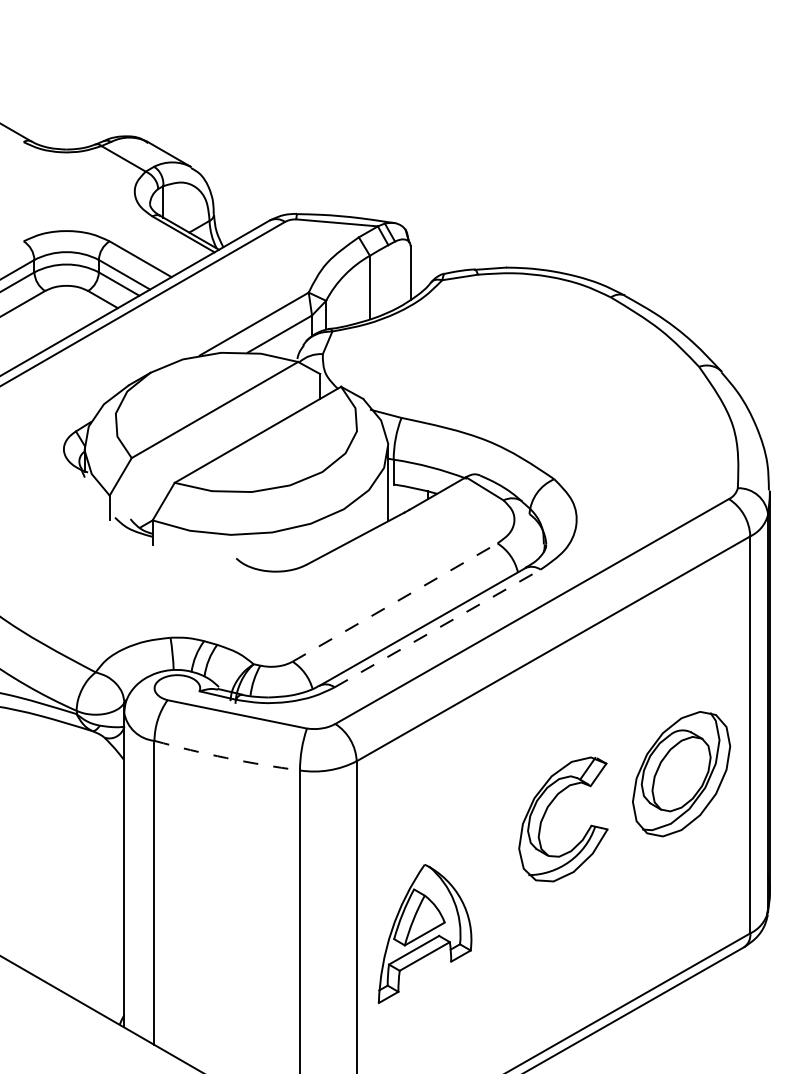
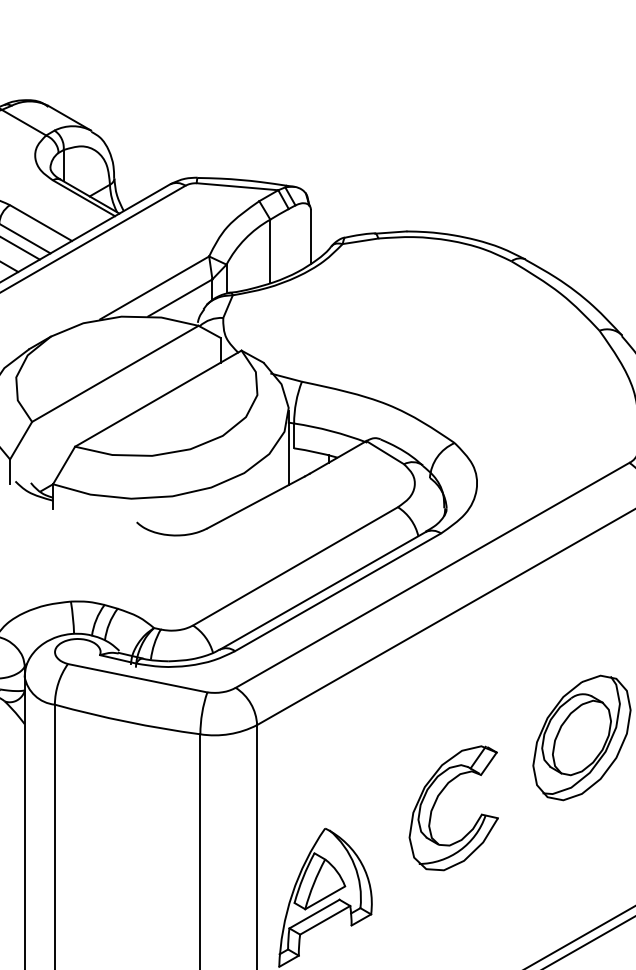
line: (395, 602) -> (295, 566), dashed -> solid
line: (437, 628) -> (337, 592), dashed -> solid
arc: (226, 758) -> (126, 722), dashed -> solid
part: (547, 810) -> (437, 799), moved

